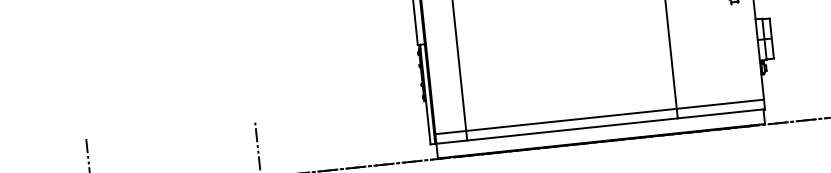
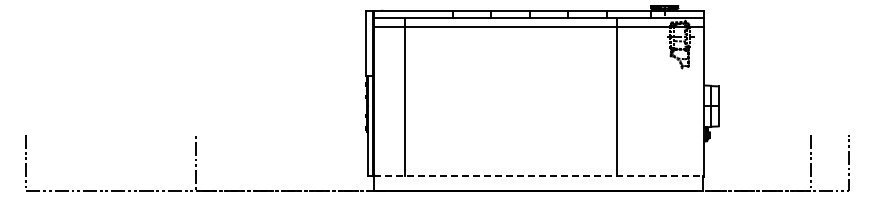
line: (599, 117) -> (538, 166), removed
line: (599, 126) -> (538, 175), solid -> dashed

